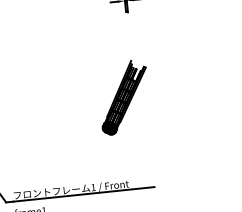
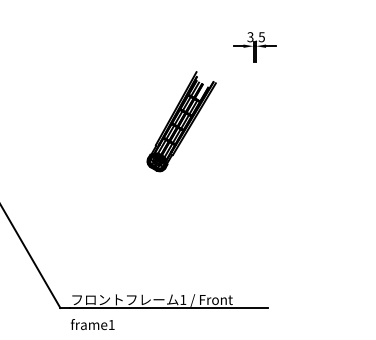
part: (124, 97) -> (181, 121), moved

